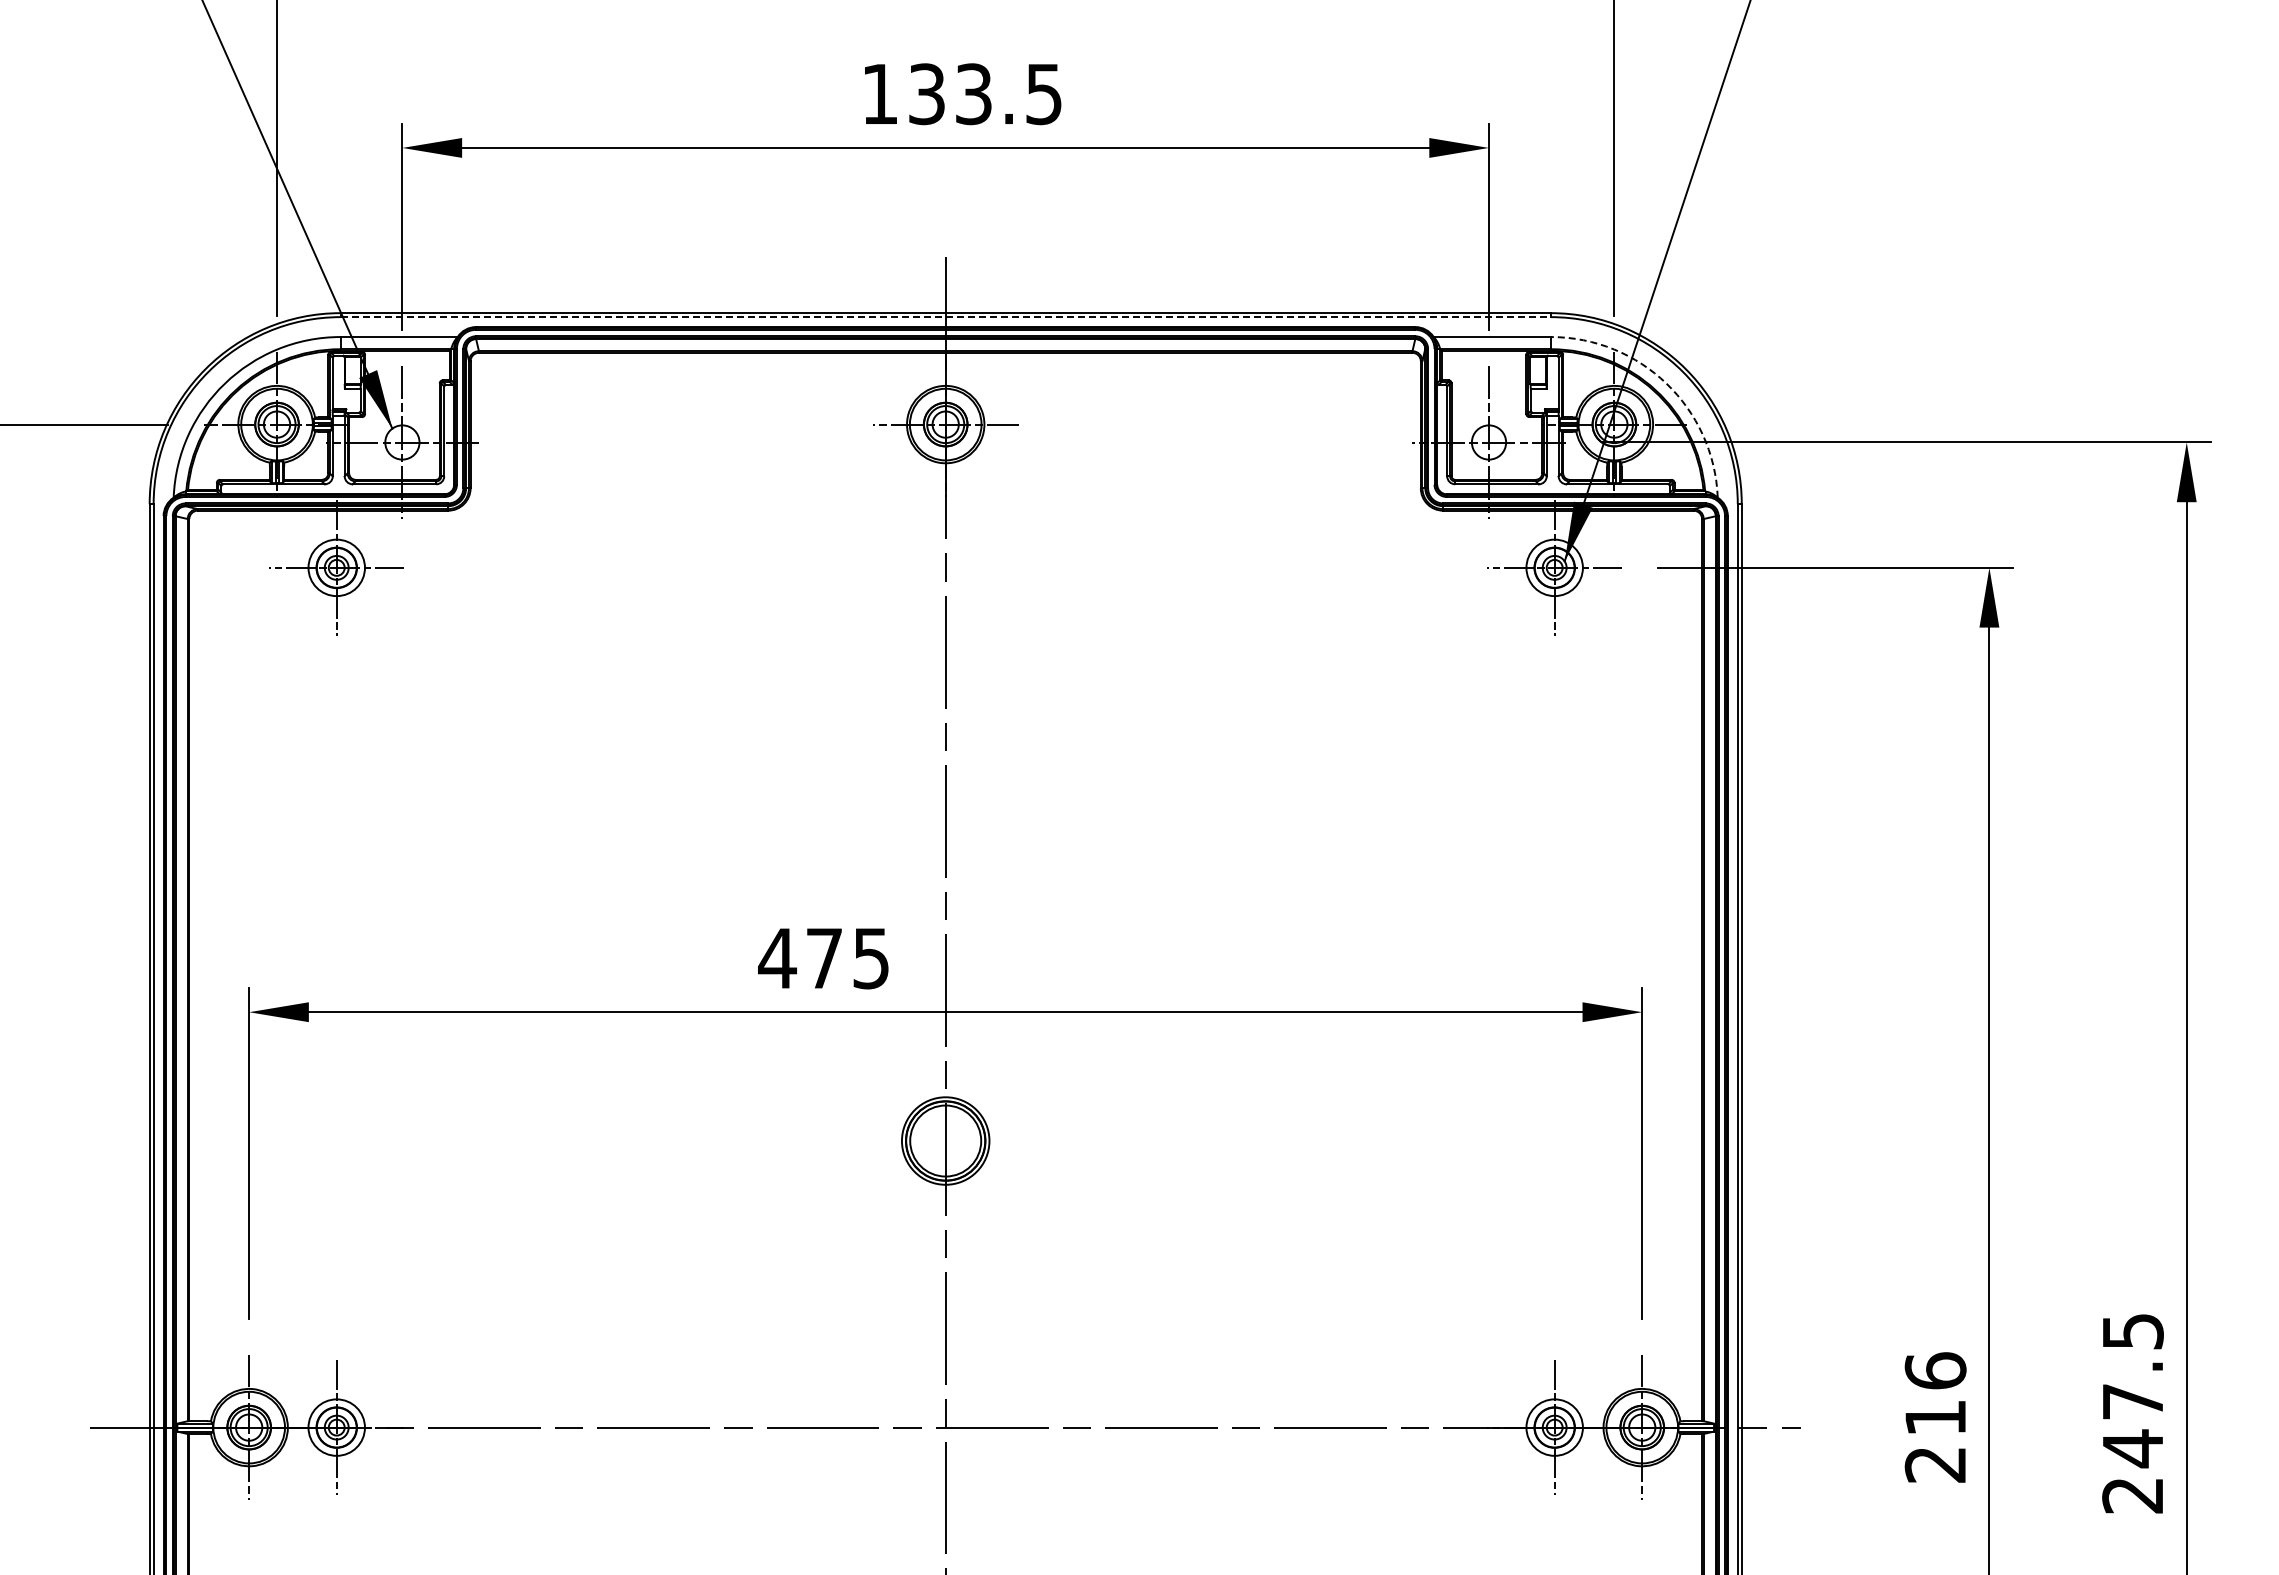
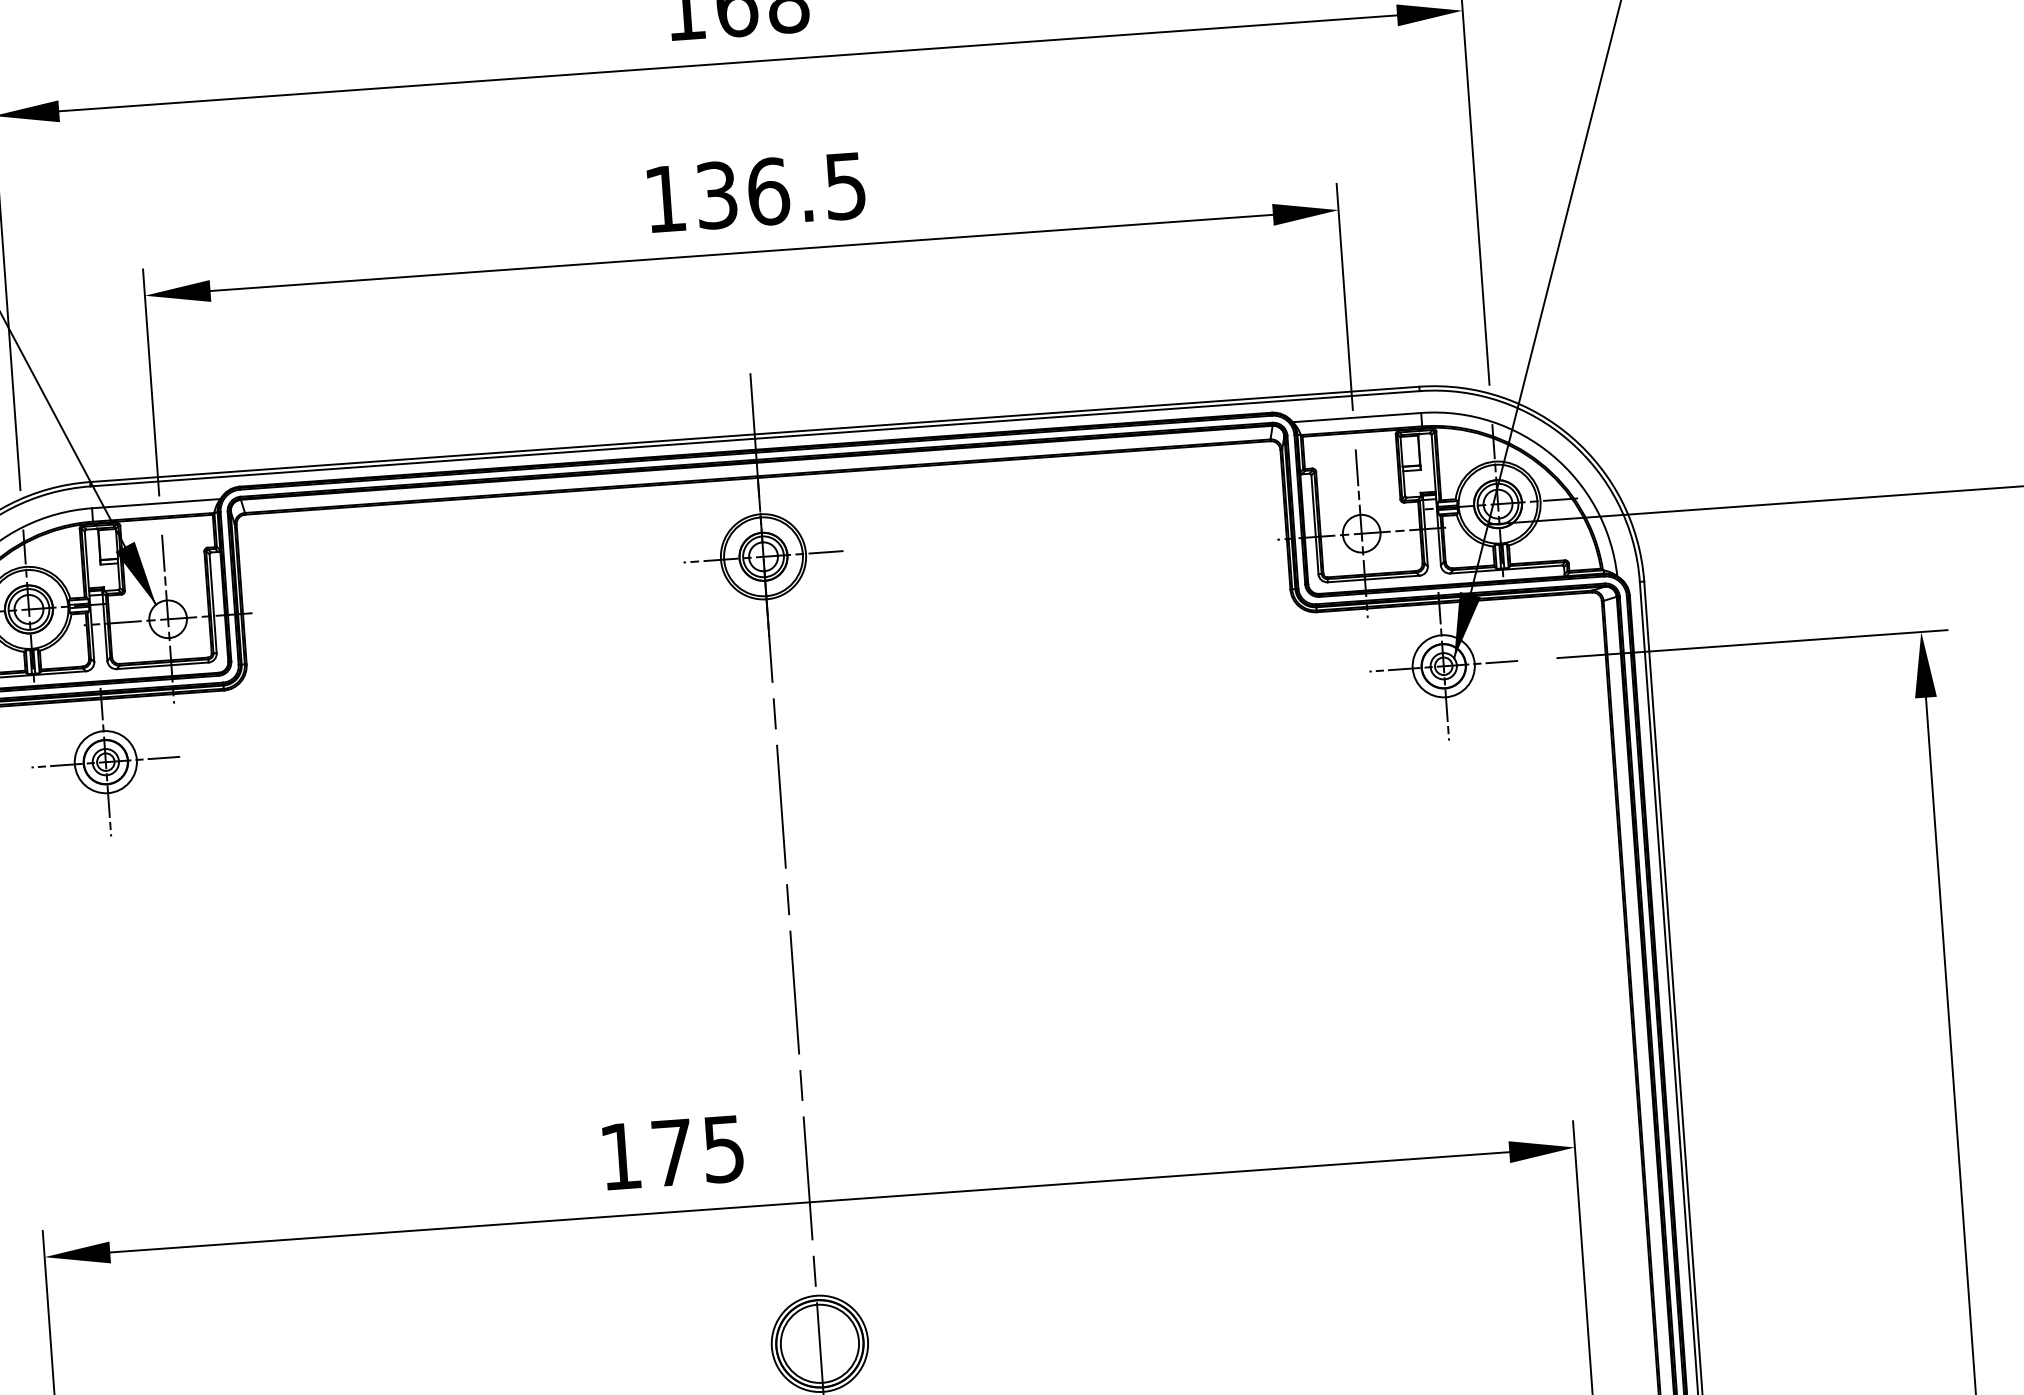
text: (973, 94) -> (768, 192), 133.5 -> 136.5
line: (945, 317) -> (754, 439), dashed -> solid
arc: (1666, 383) -> (1552, 454), dashed -> solid
text: (777, 958) -> (620, 1156), 475 -> 175

